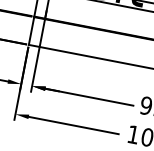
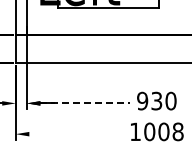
line: (89, 97) -> (85, 103), solid -> dashed
line: (73, 125) -> (74, 134), removed

